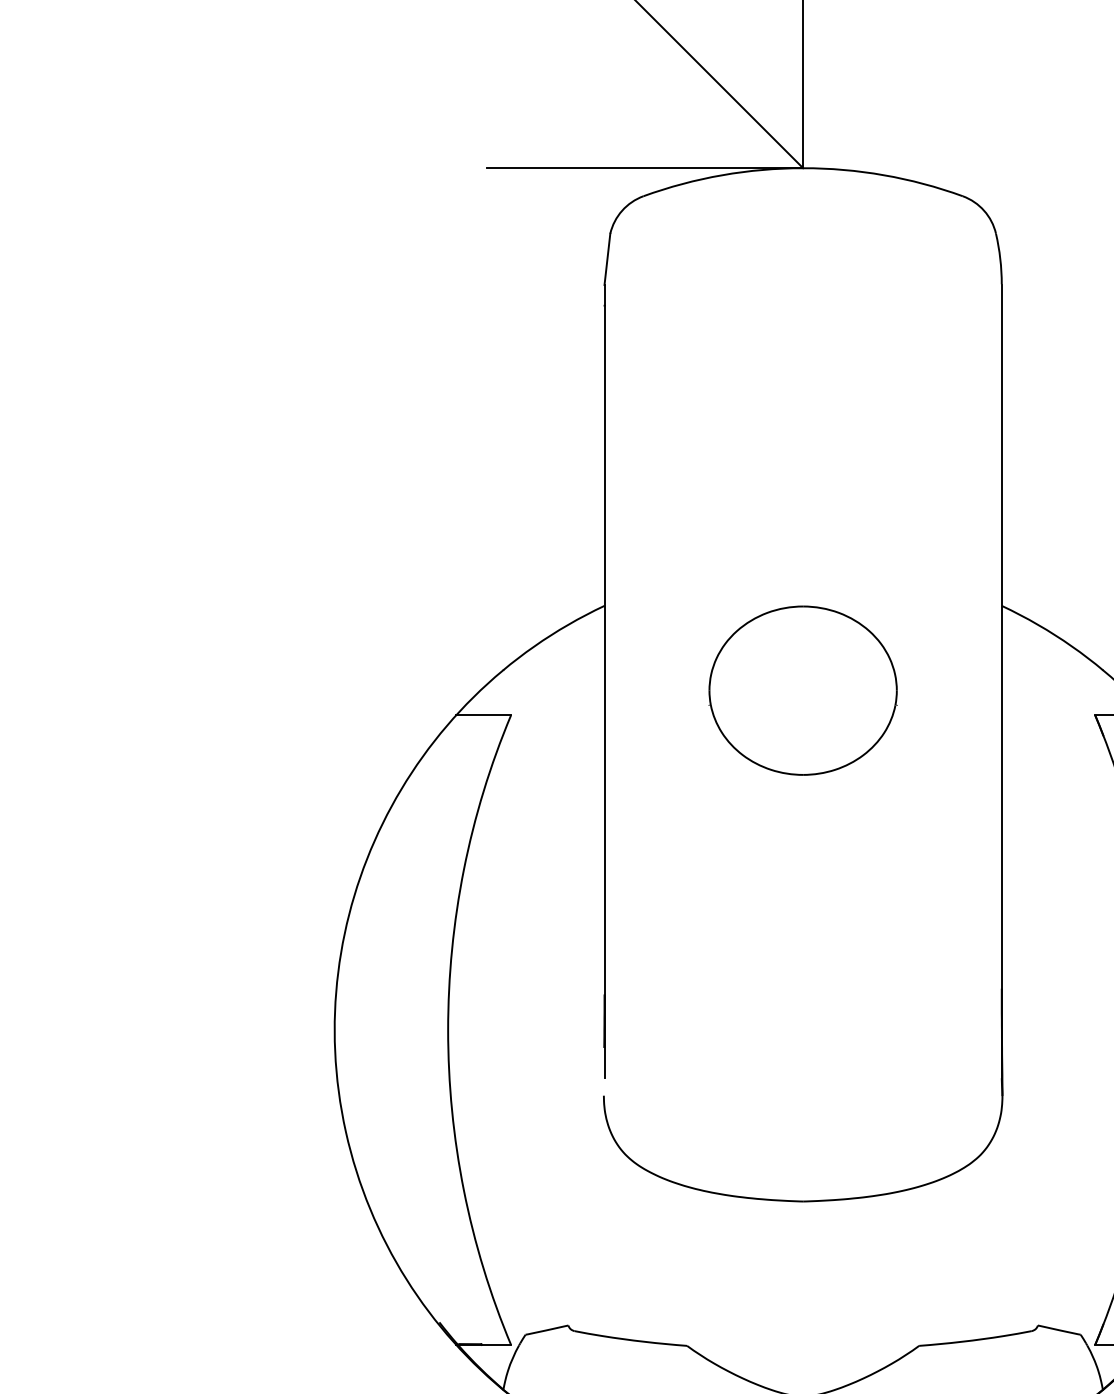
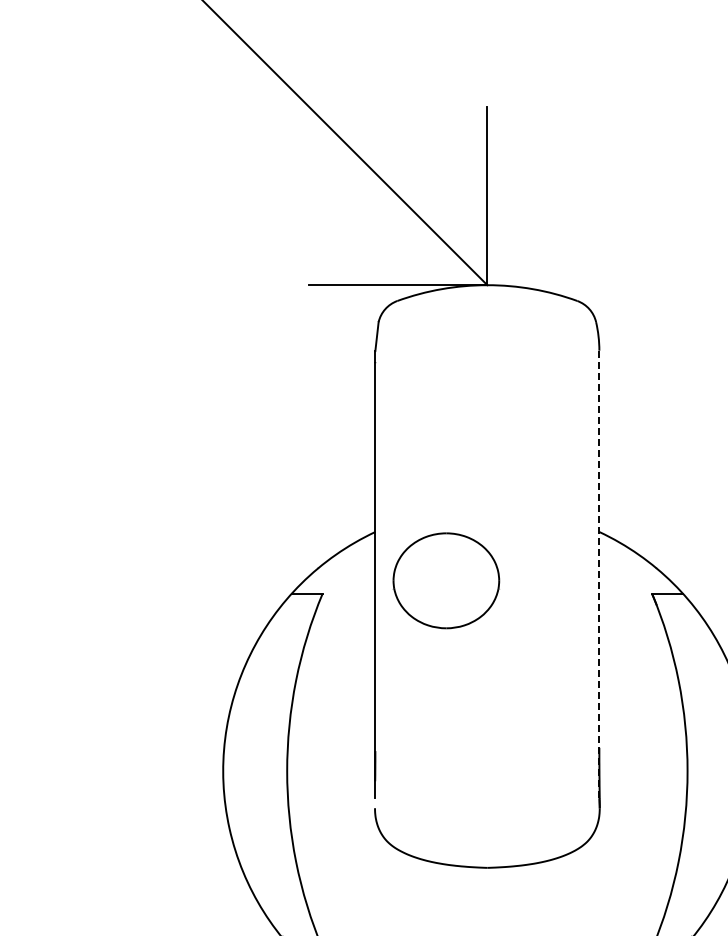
line: (1001, 681) -> (599, 574), solid -> dashed
part: (803, 690) -> (446, 580), moved

